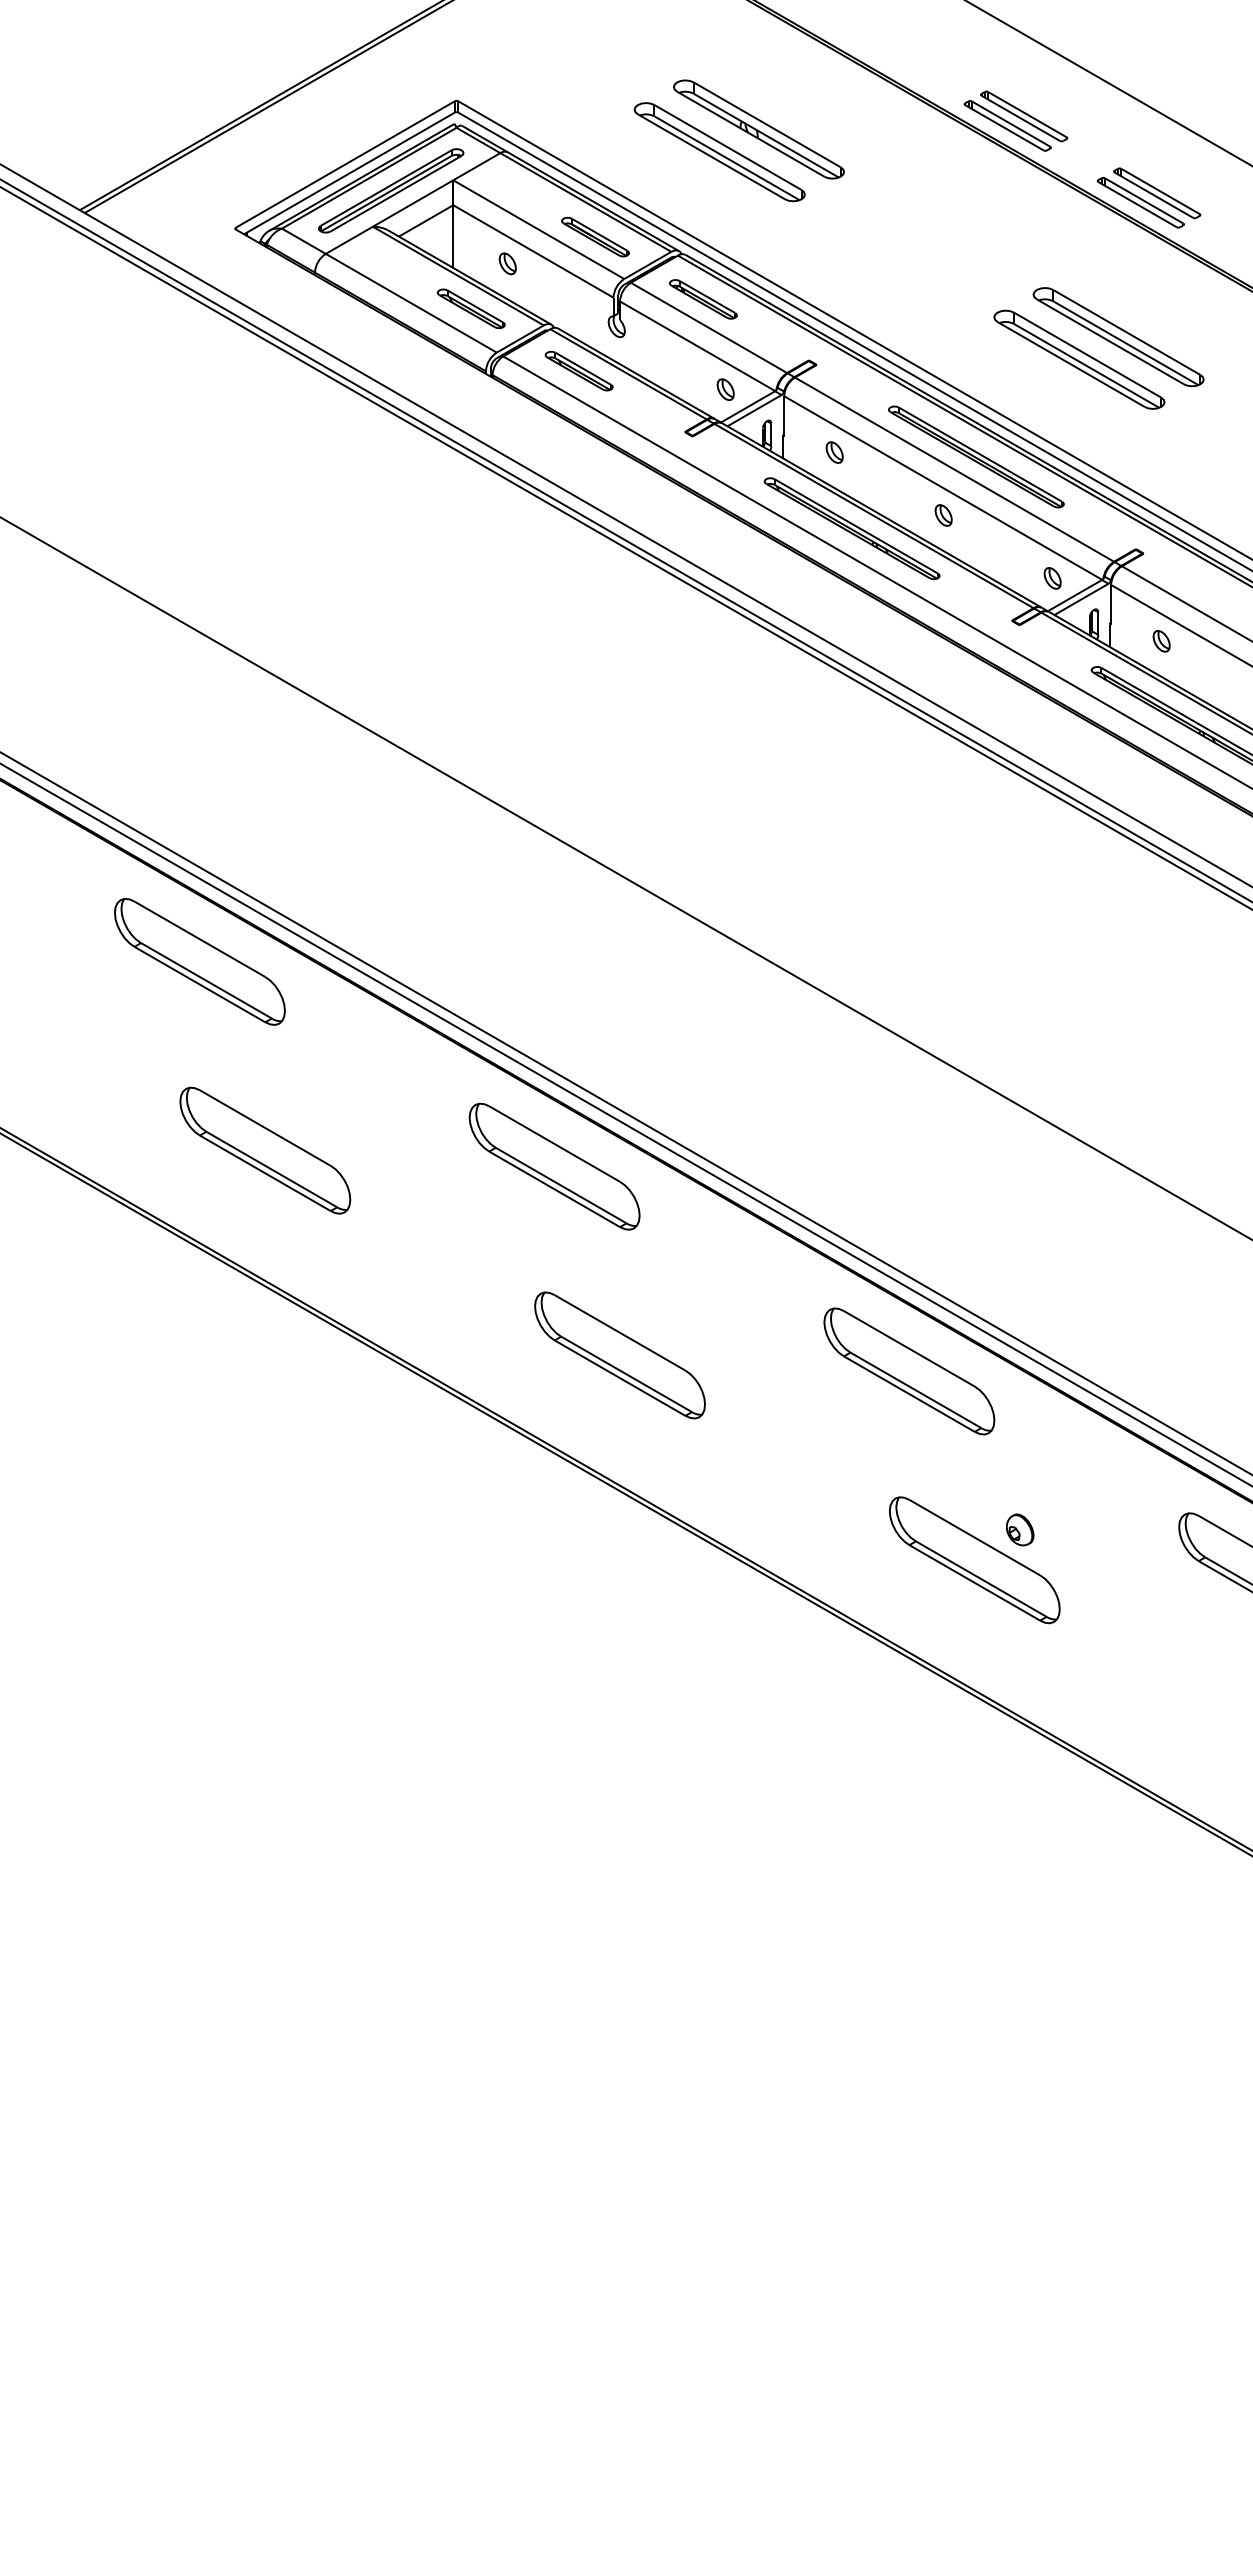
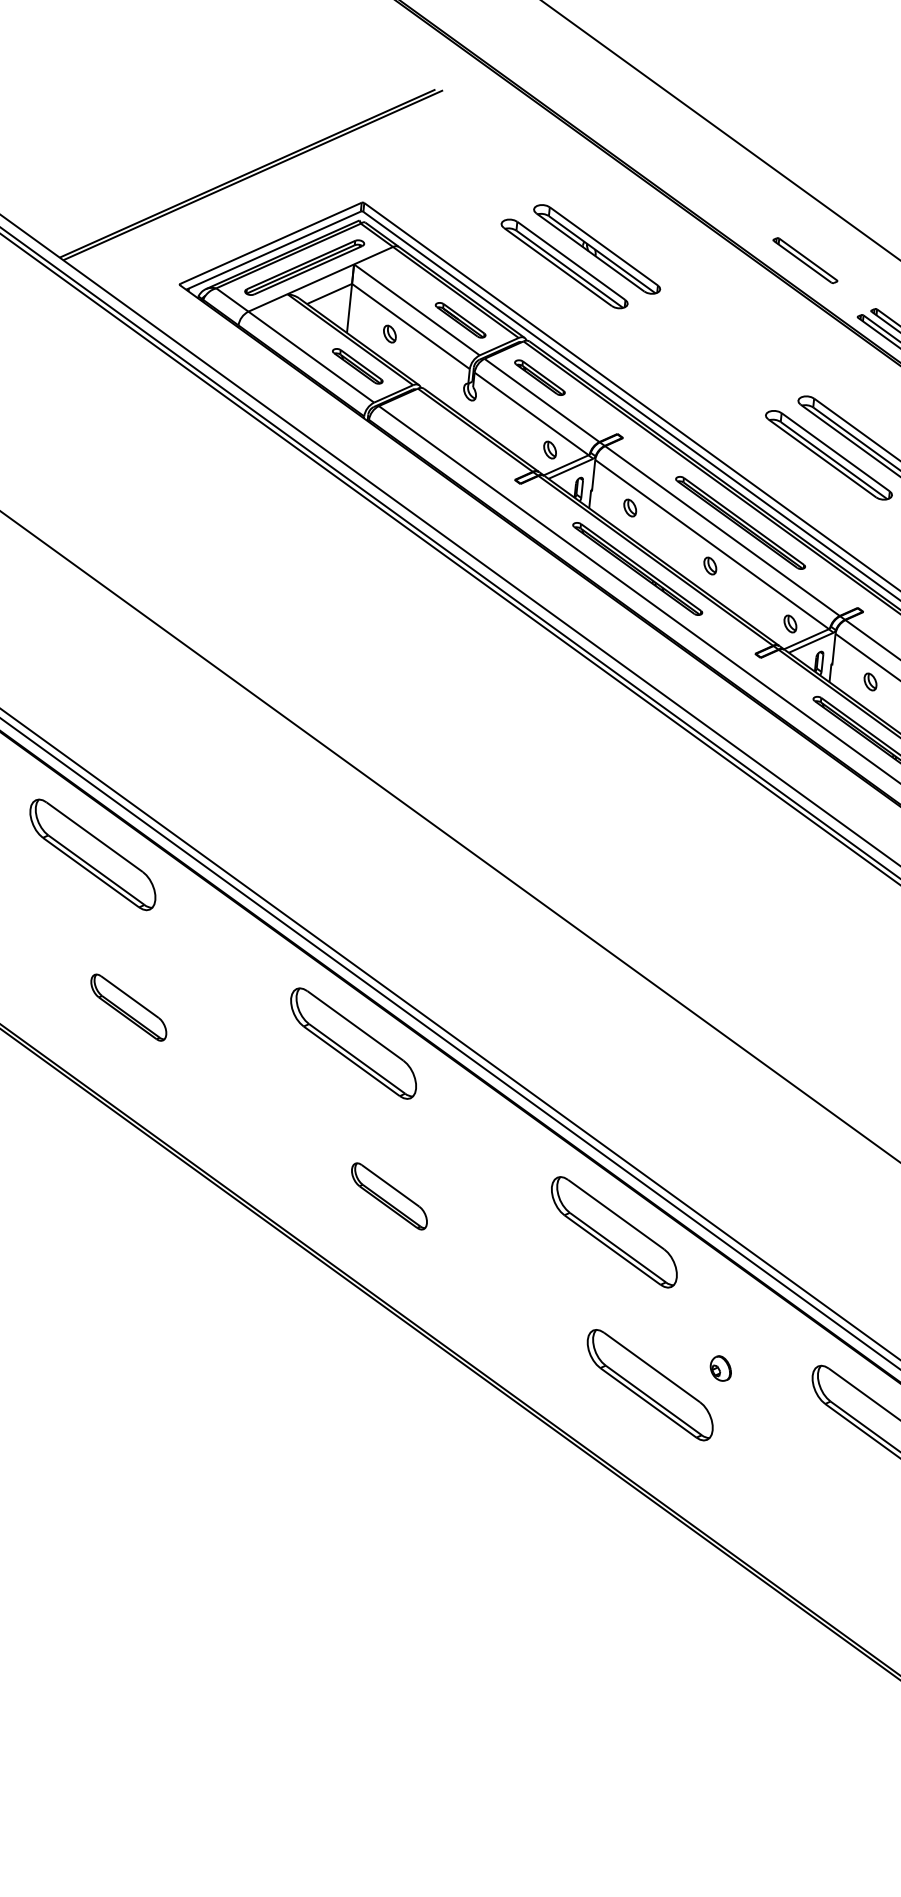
part: (1007, 125) -> (791, 266), removed
part: (578, 370) -> (436, 423), removed
part: (265, 1150) -> (128, 1007), size x0.6
part: (619, 1355) -> (389, 1196), size x0.6
part: (1020, 1529) -> (721, 1368), moved

